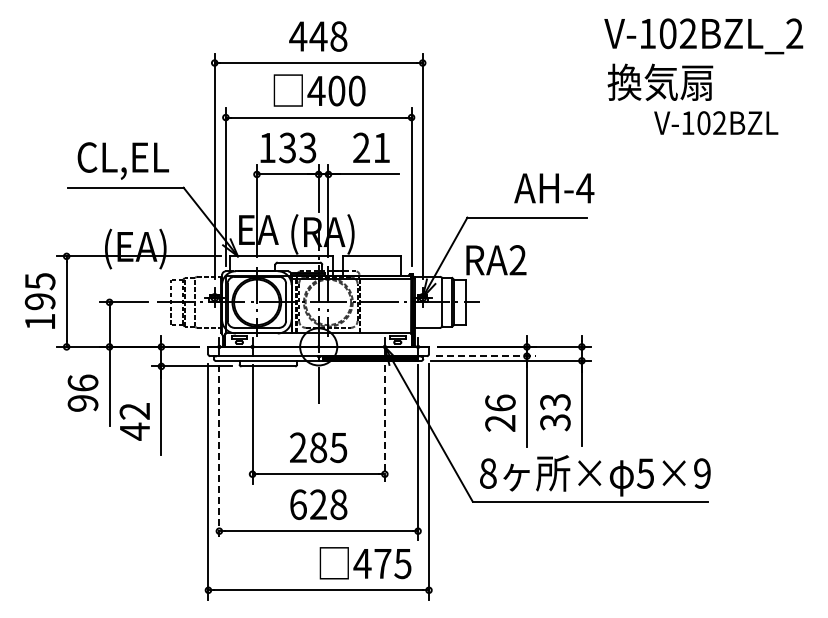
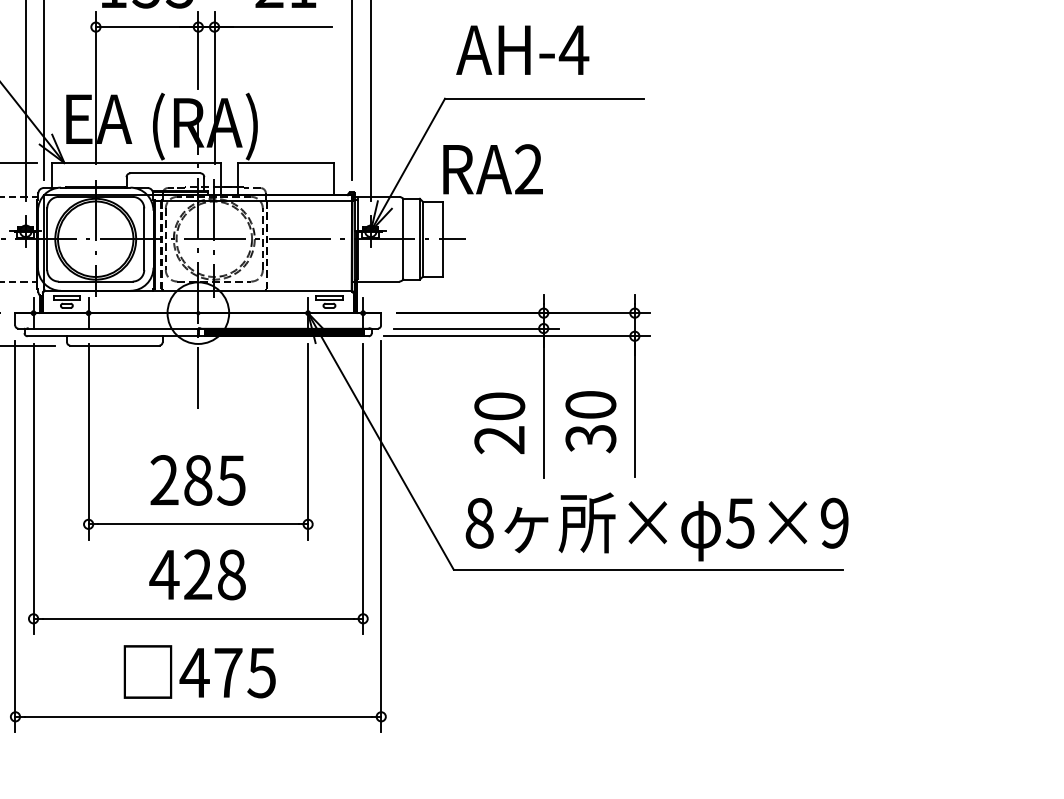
text: (554, 188) -> (523, 50), moved
line: (486, 356) -> (476, 329), dashed -> solid
text: (500, 402) -> (499, 405), 26 -> 20
text: (555, 402) -> (591, 405), 33 -> 30
line: (384, 425) -> (307, 443), dashed -> solid
line: (219, 453) -> (33, 489), dashed -> solid
text: (298, 504) -> (164, 574), 628 -> 428
text: (365, 563) -> (199, 672), moved

